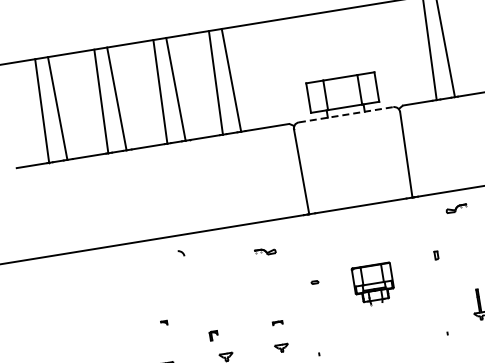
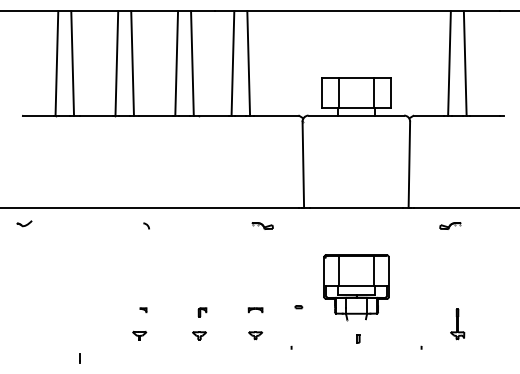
line: (346, 114) -> (356, 115), dashed -> solid
part: (265, 251) -> (262, 225), moved
curve: (181, 252) -> (146, 225), moved
part: (436, 254) -> (358, 338), moved
part: (35, 274) -> (24, 223), added
part: (314, 282) -> (298, 307), moved
part: (373, 284) -> (356, 287), size x1.67
part: (164, 323) -> (143, 310), moved
part: (277, 323) -> (255, 310), size x1.43
part: (213, 335) -> (202, 312), moved

